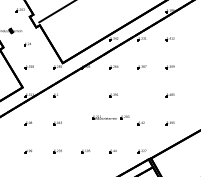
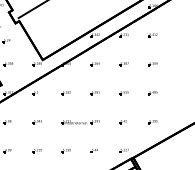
part: (85, 95) -> (66, 93), added
part: (141, 95) -> (123, 93), added
part: (110, 117) -> (80, 121), moved

